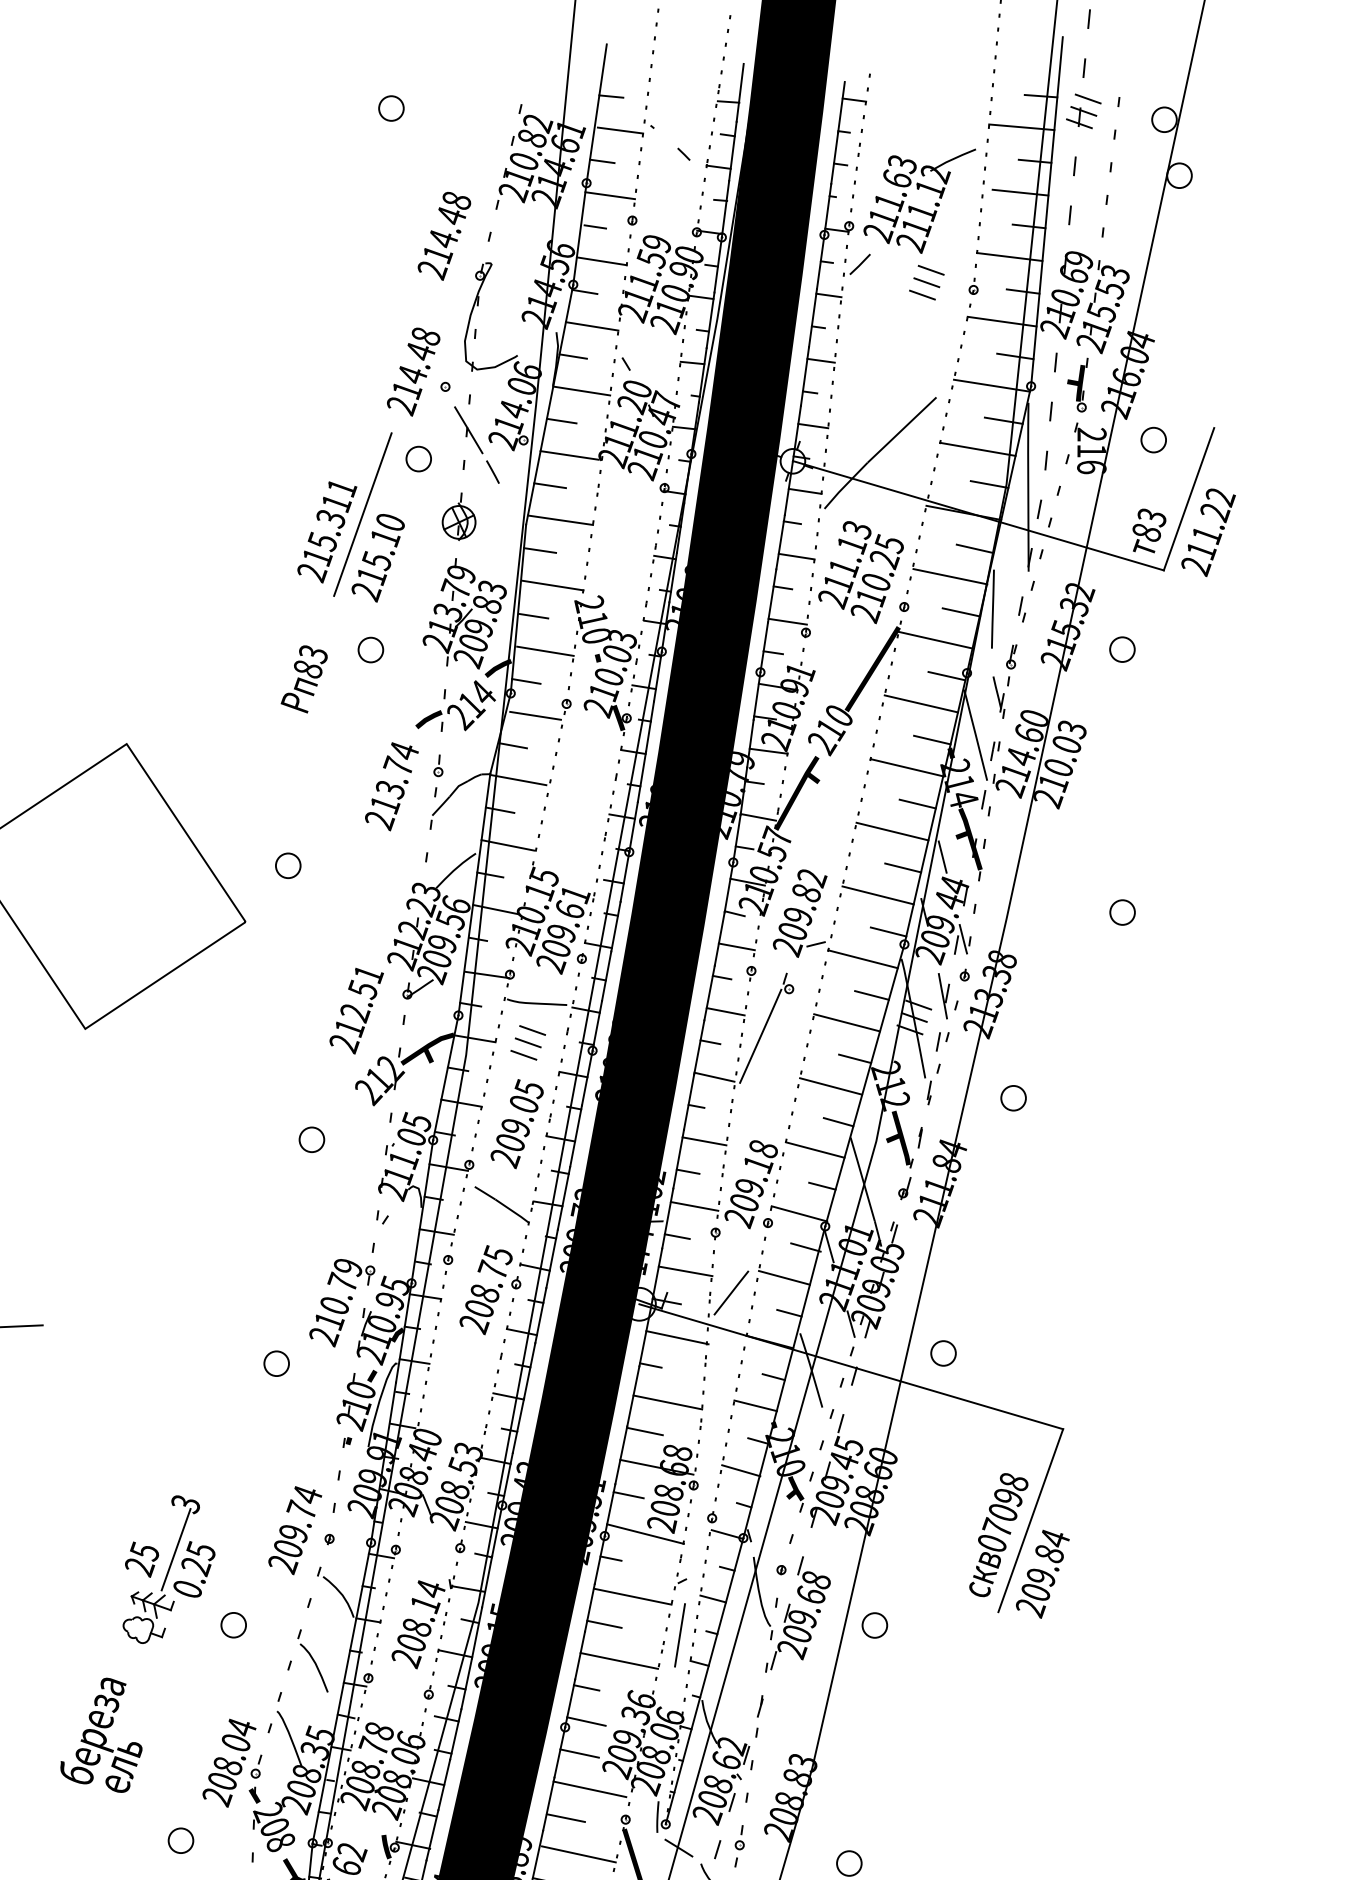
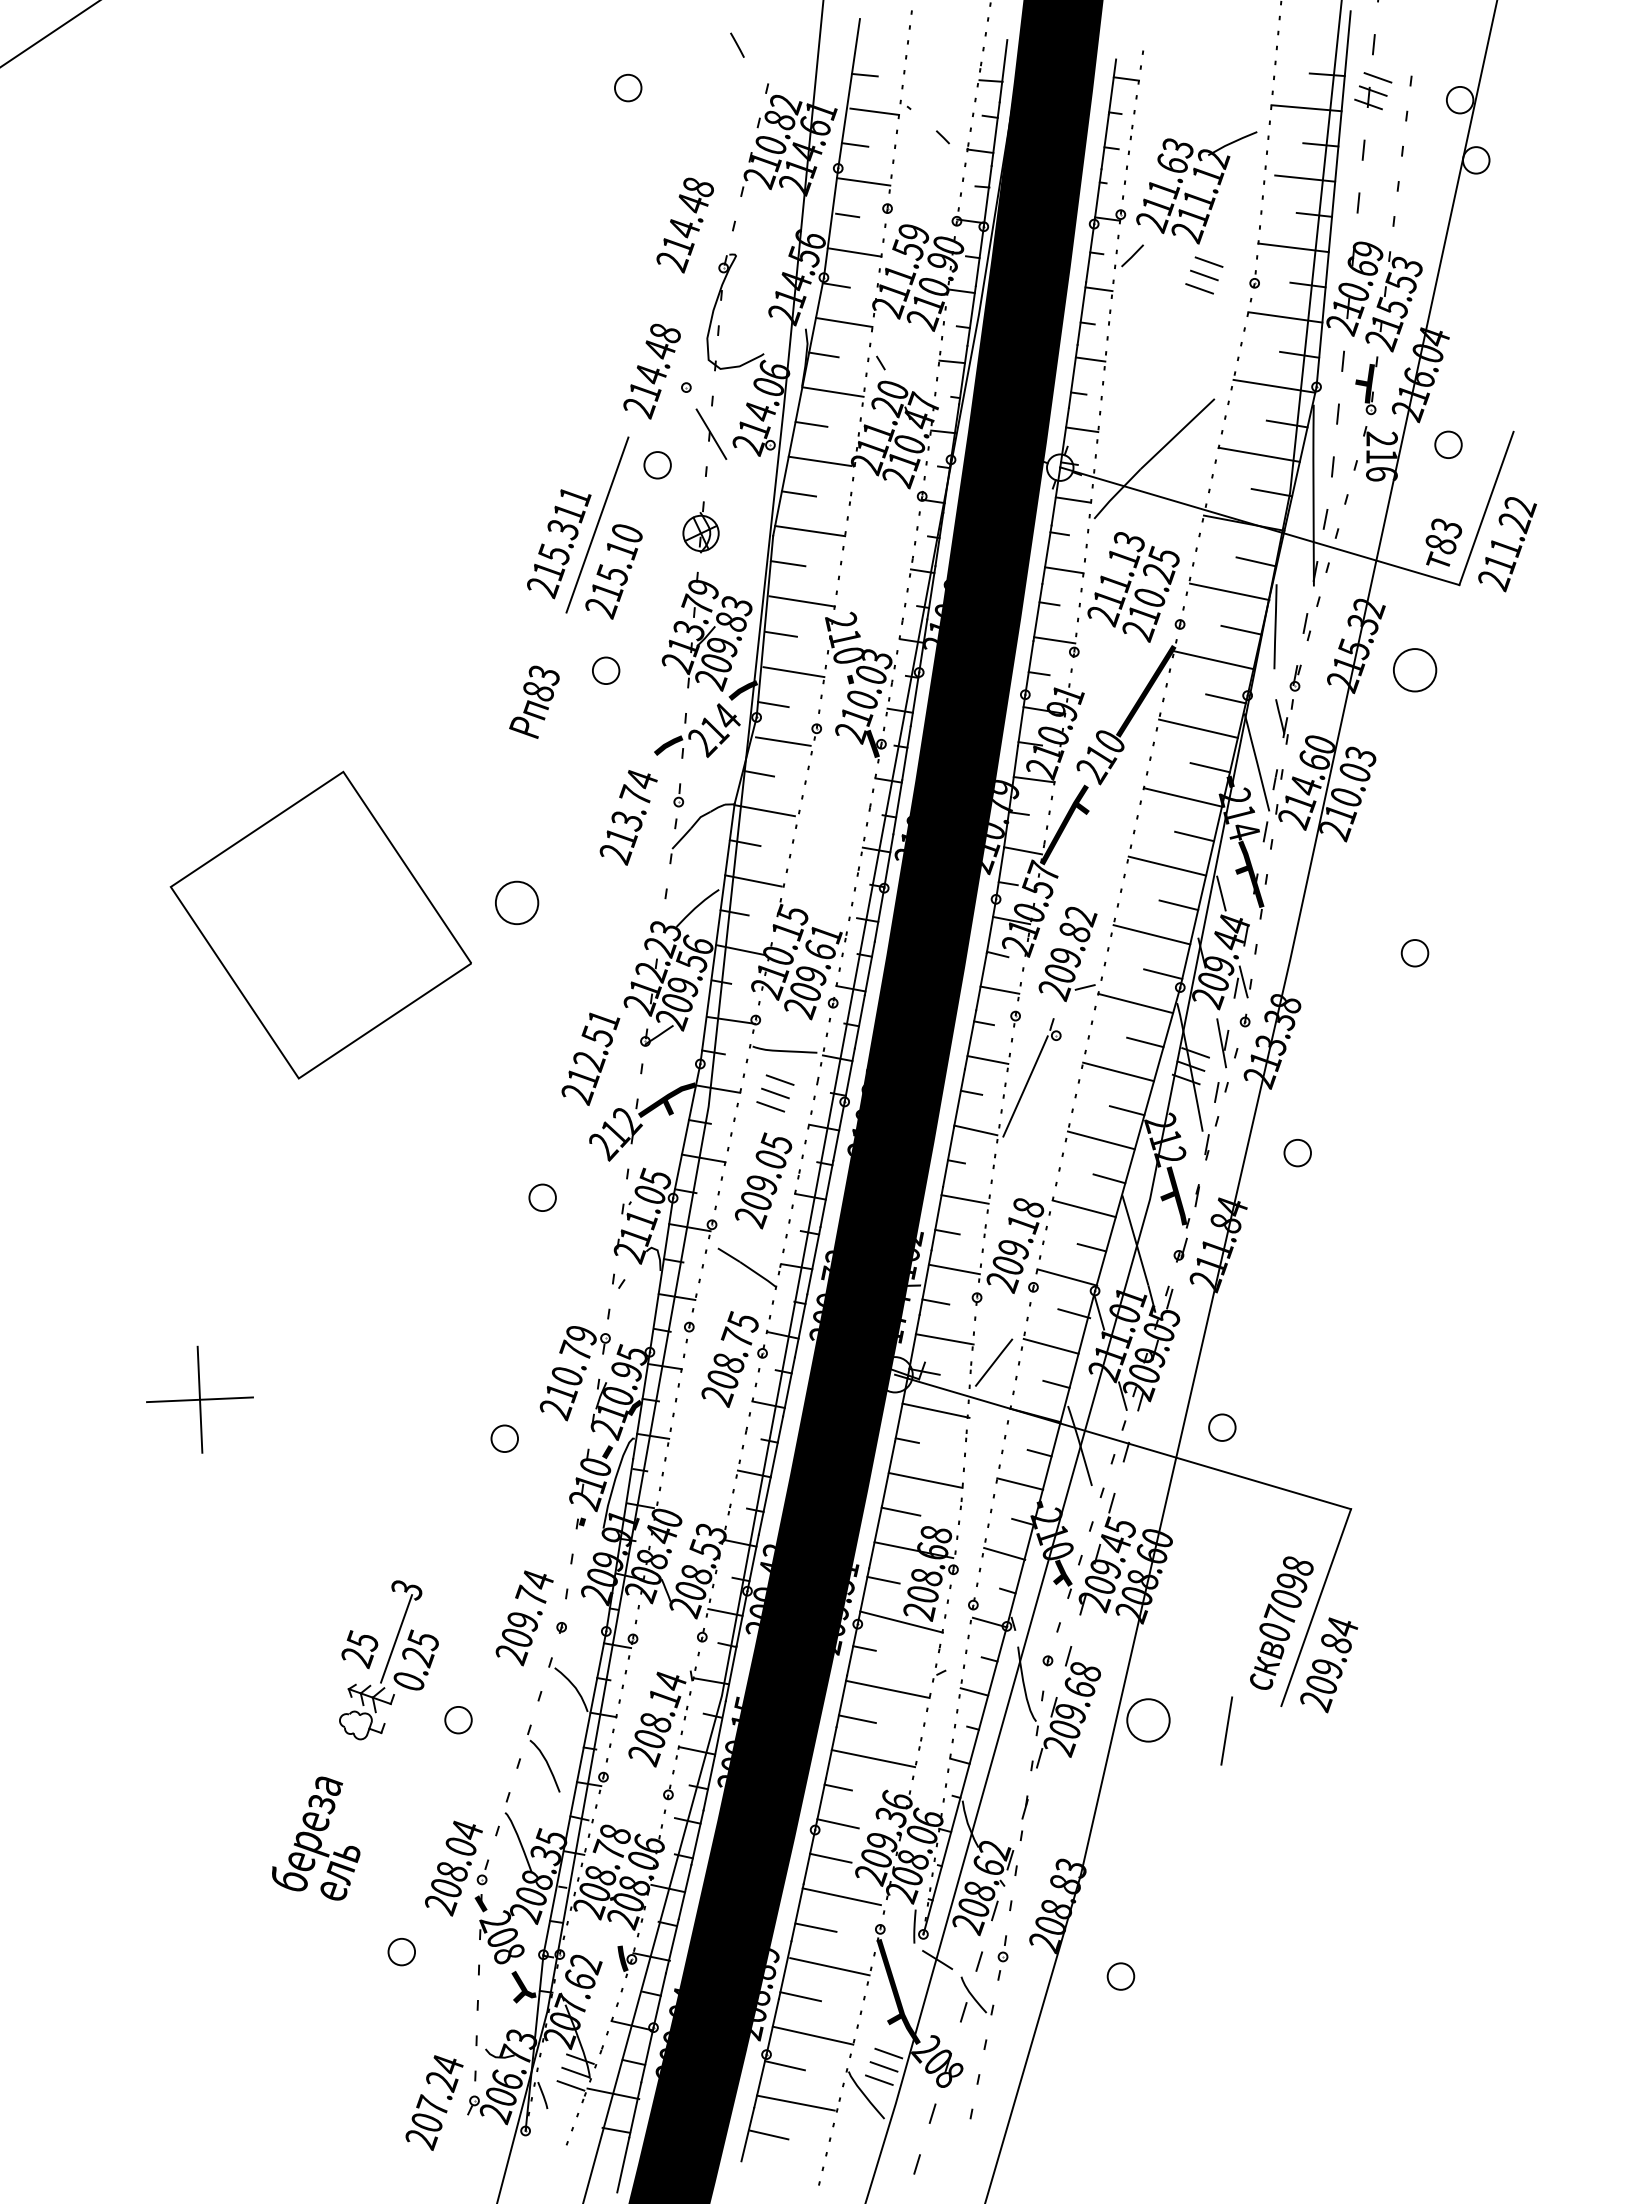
line: (492, 471) -> (737, 44), moved
circle: (1122, 649) -> (1414, 670), size x1.6
circle: (288, 865) -> (517, 902), size x1.6
circle: (874, 1625) -> (1148, 1720), size x1.6
line: (679, 1634) -> (1226, 1730), moved

